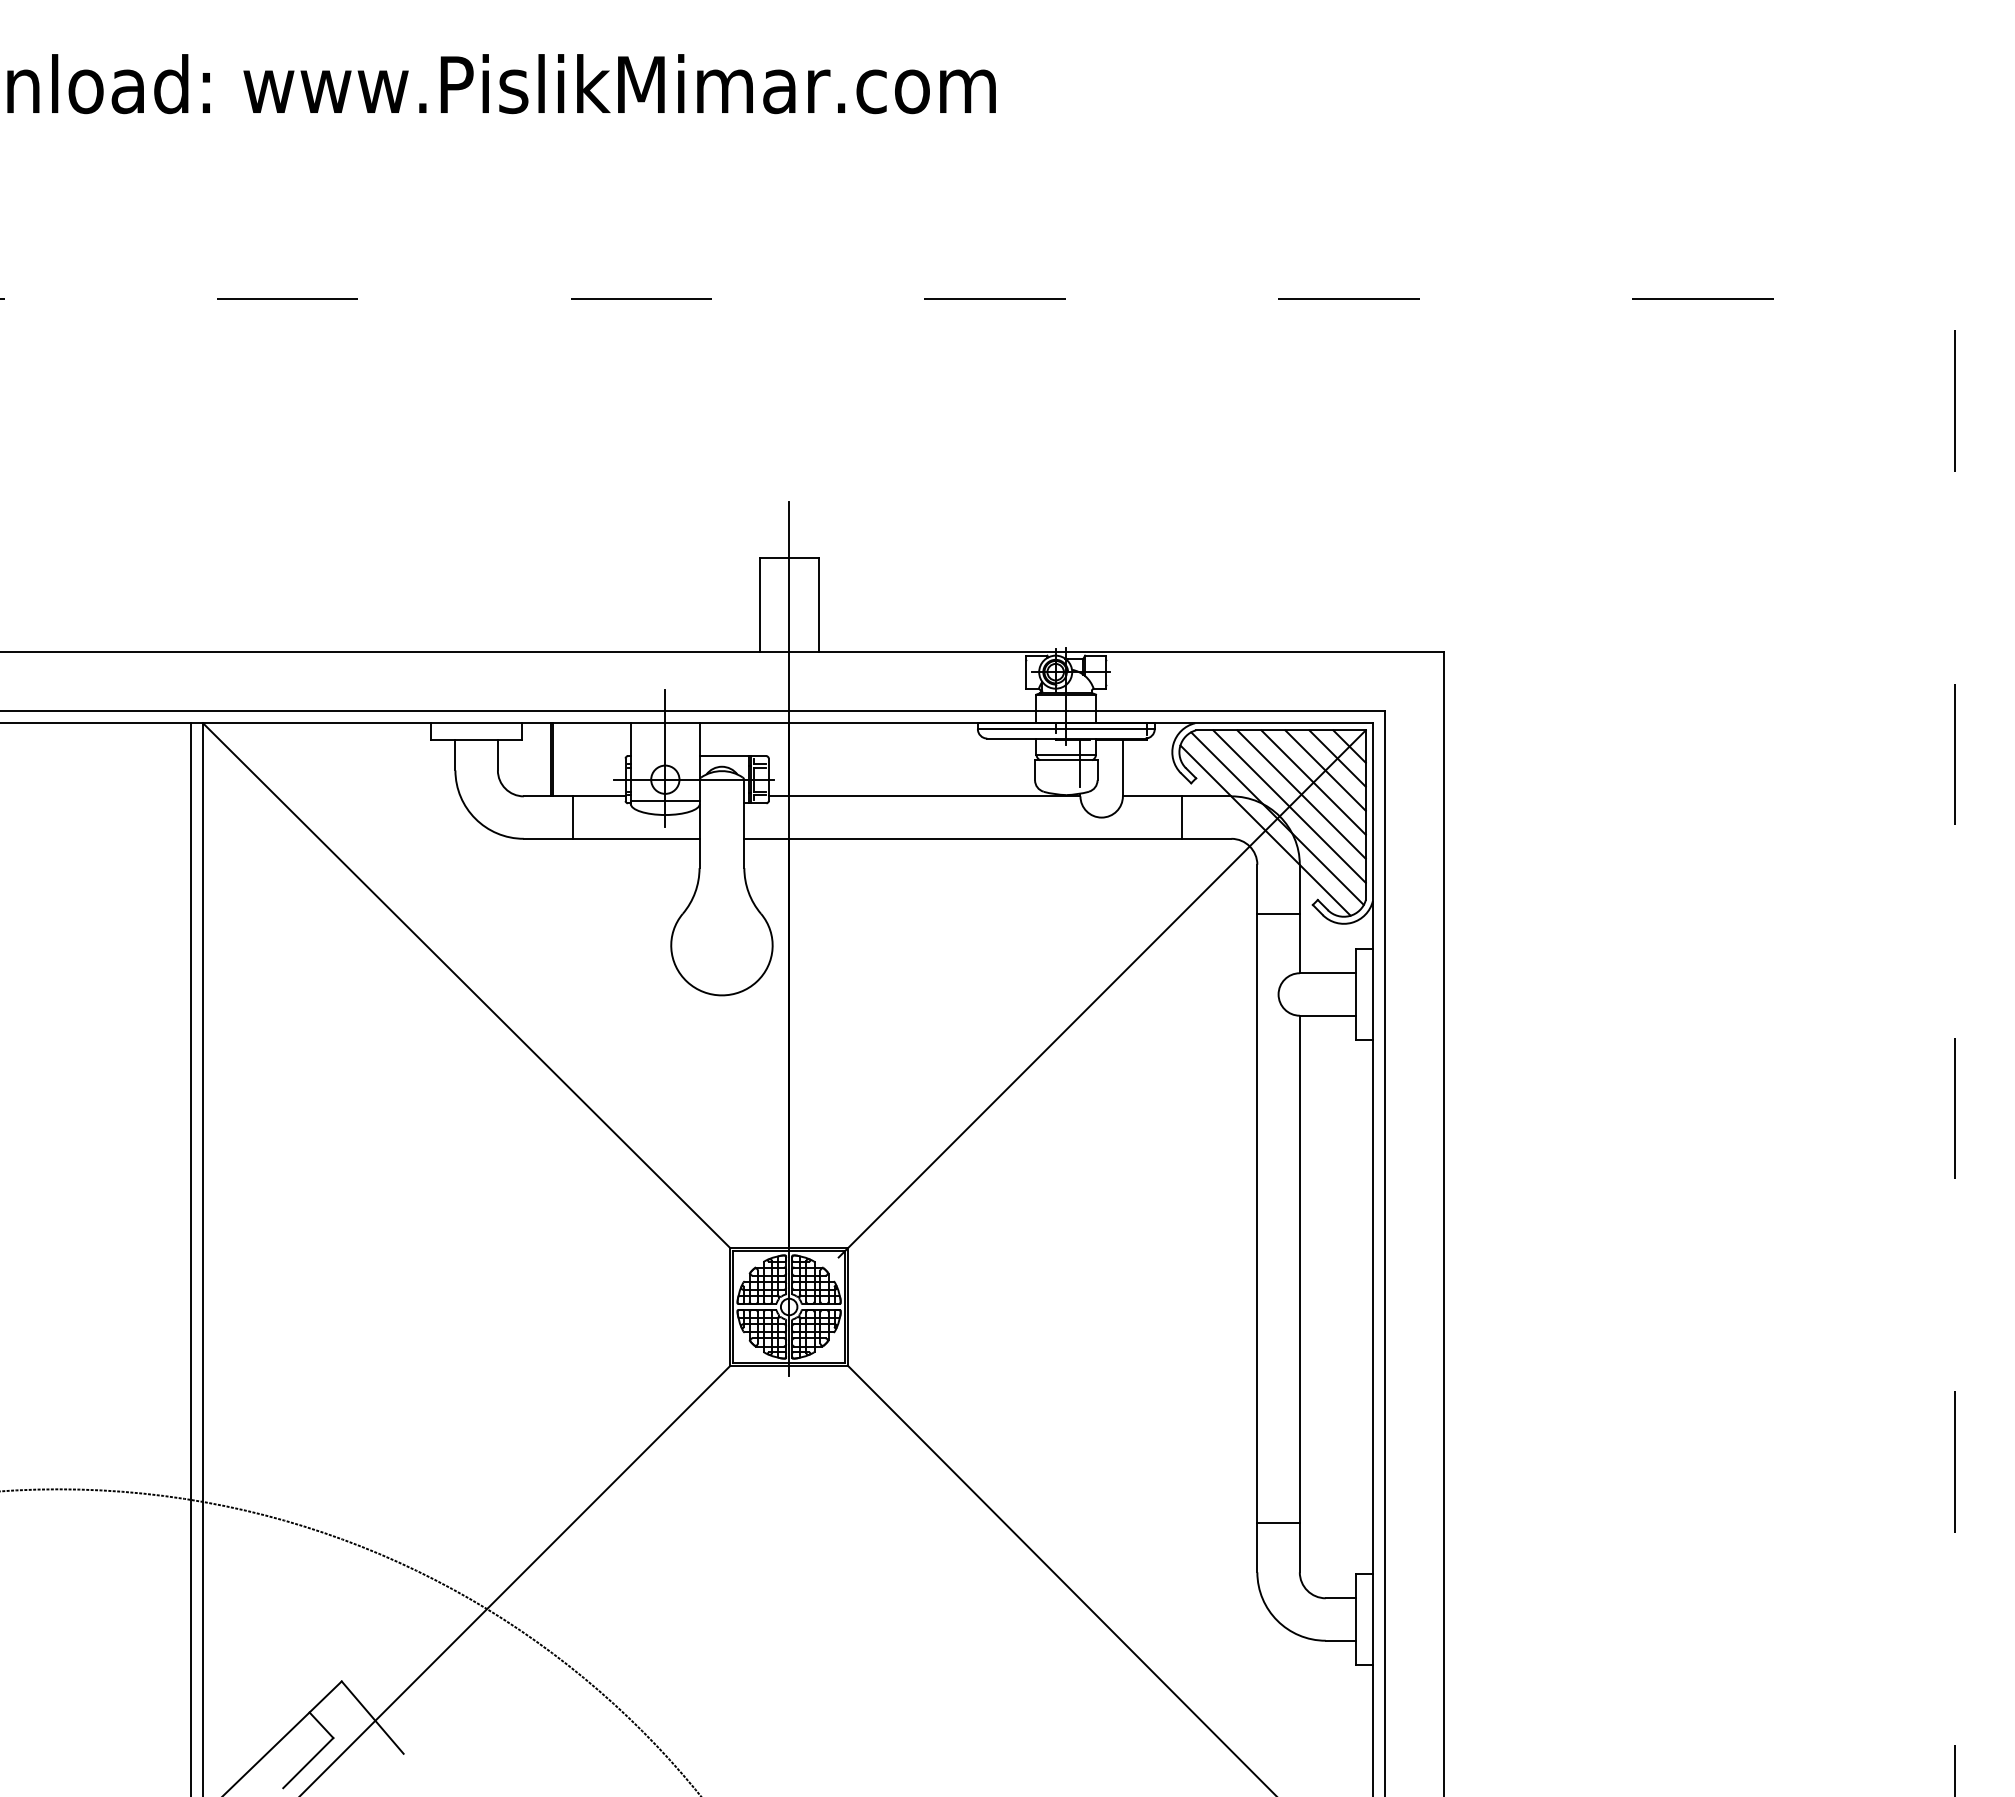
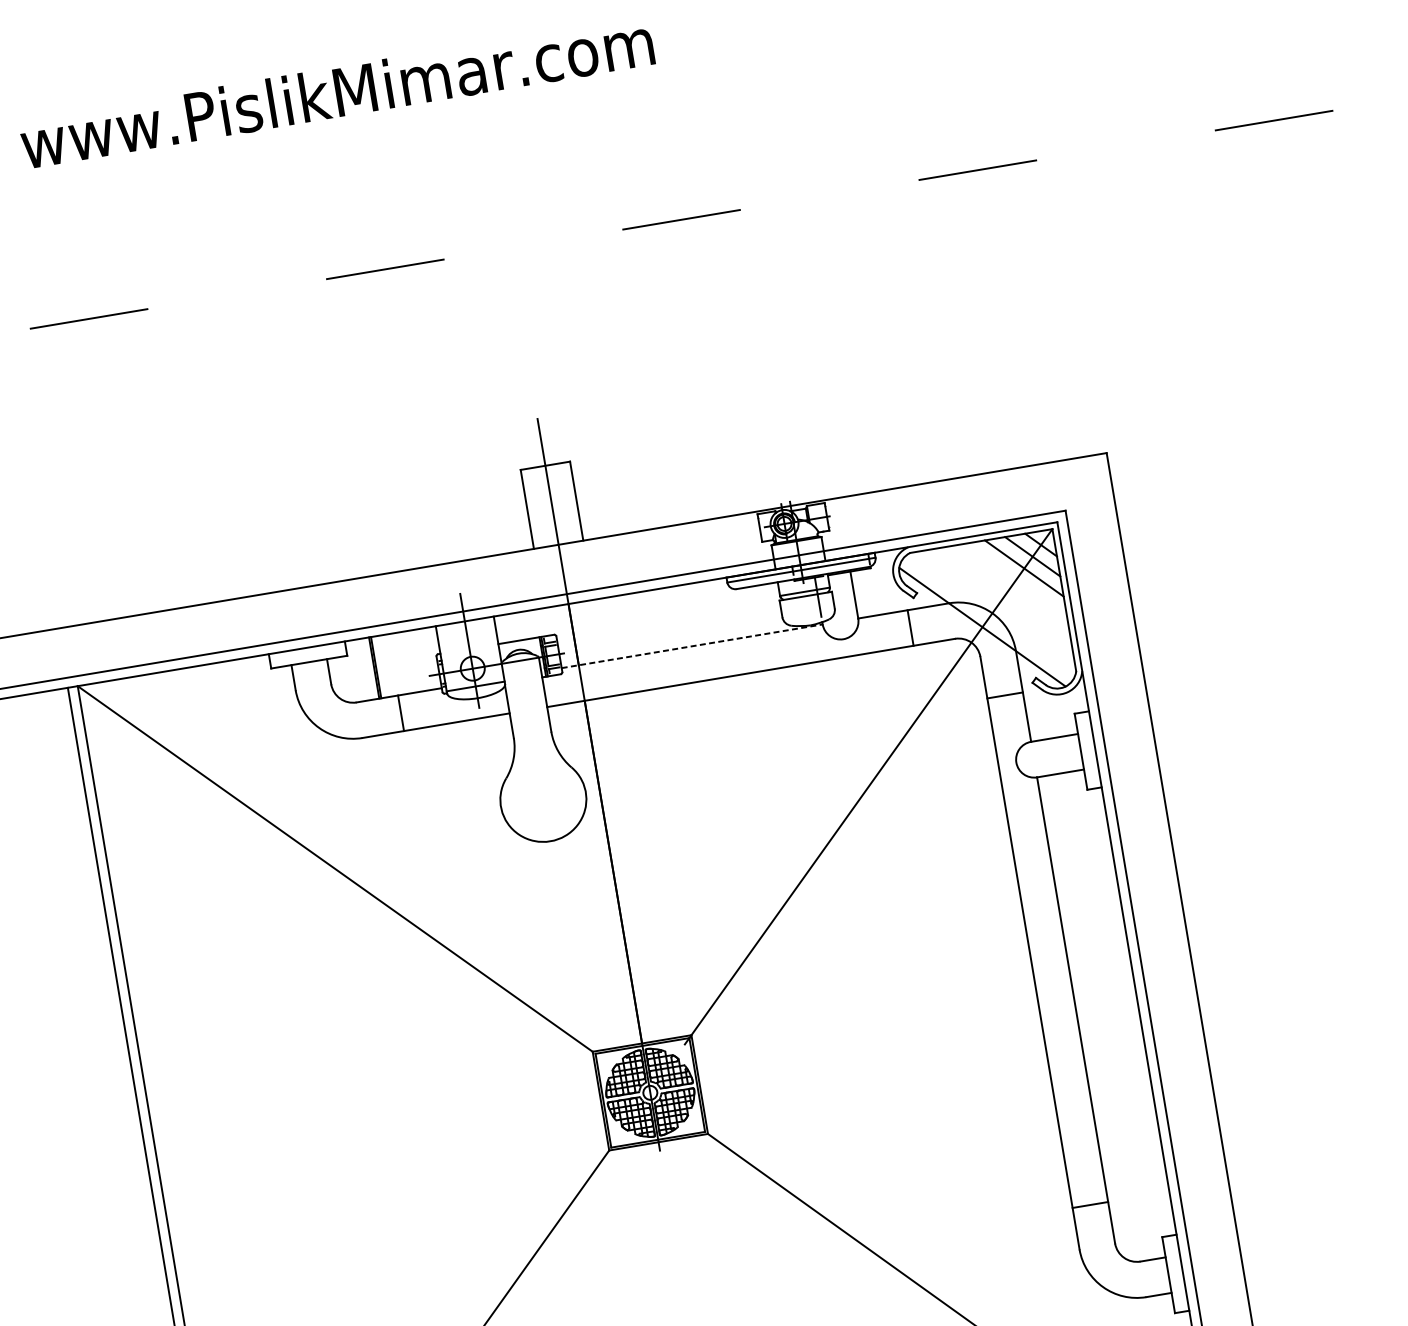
line: (1313, 782) -> (1015, 580), removed
line: (1301, 794) -> (1007, 591), removed
line: (924, 796) -> (692, 646), solid -> dashed
line: (1289, 806) -> (999, 603), removed
line: (1277, 818) -> (990, 615), removed

